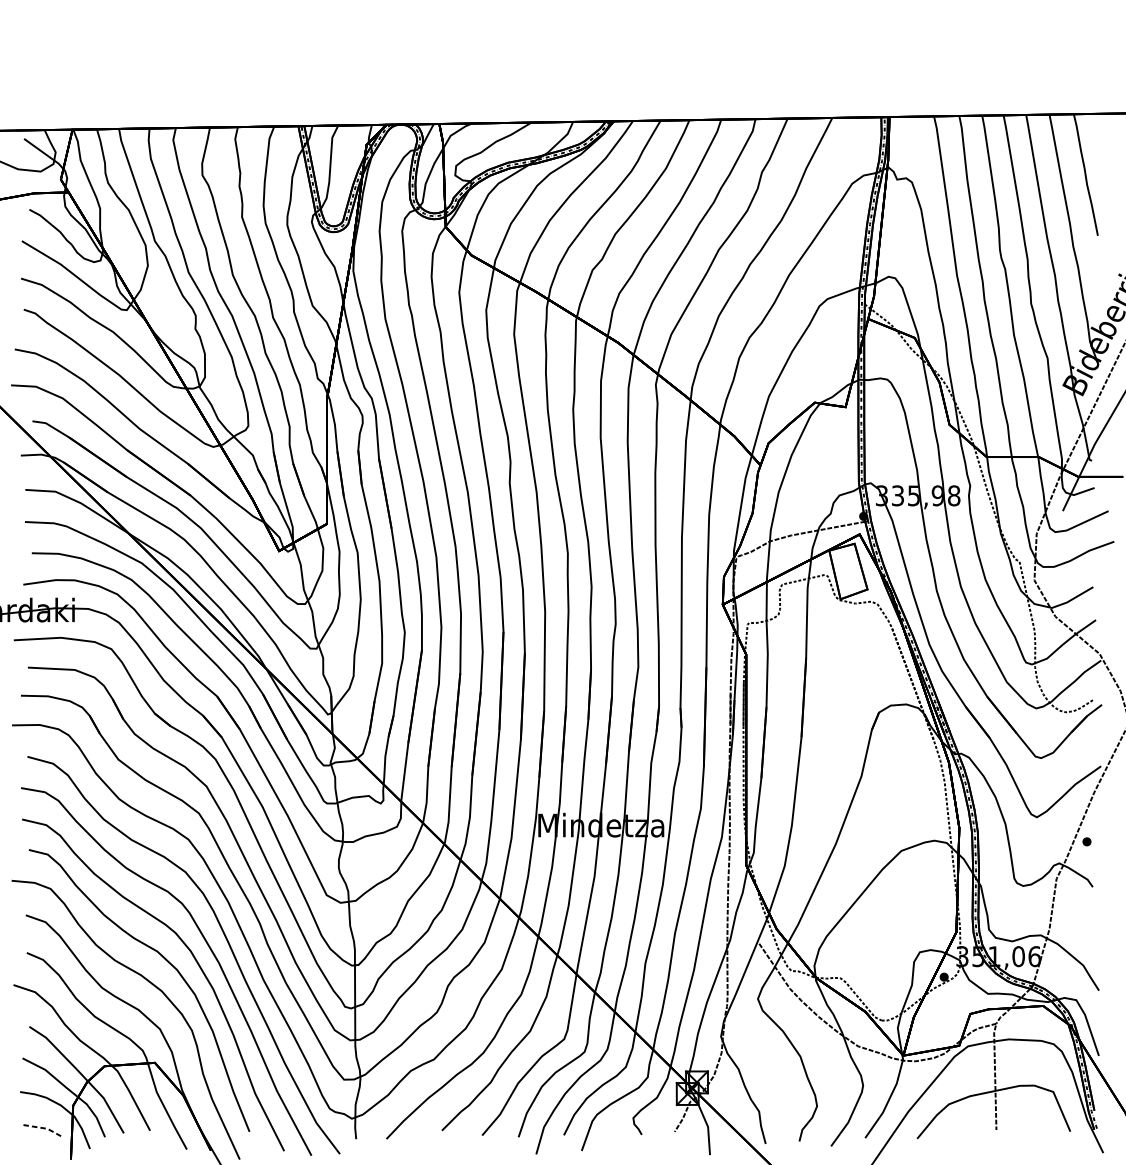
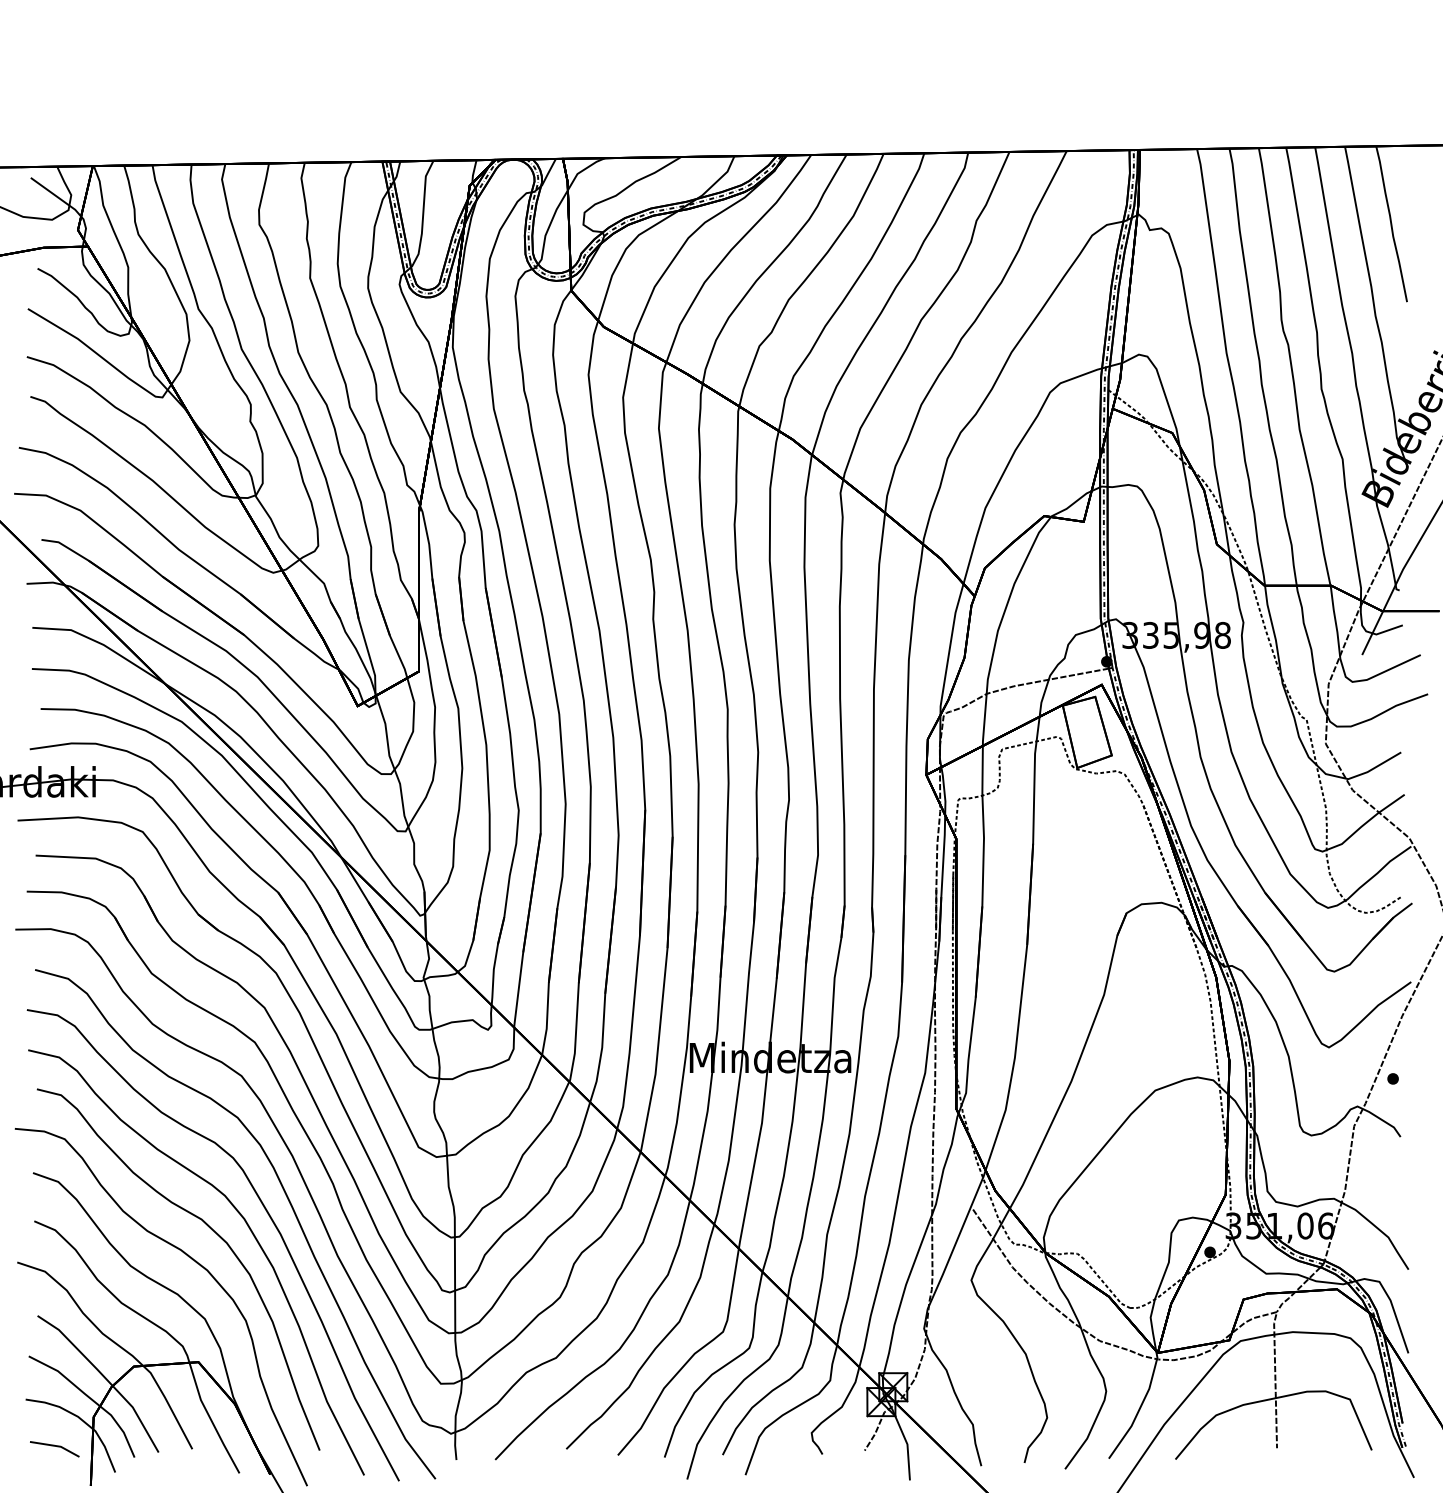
line: (44, 1128) -> (57, 1446), dashed -> solid

